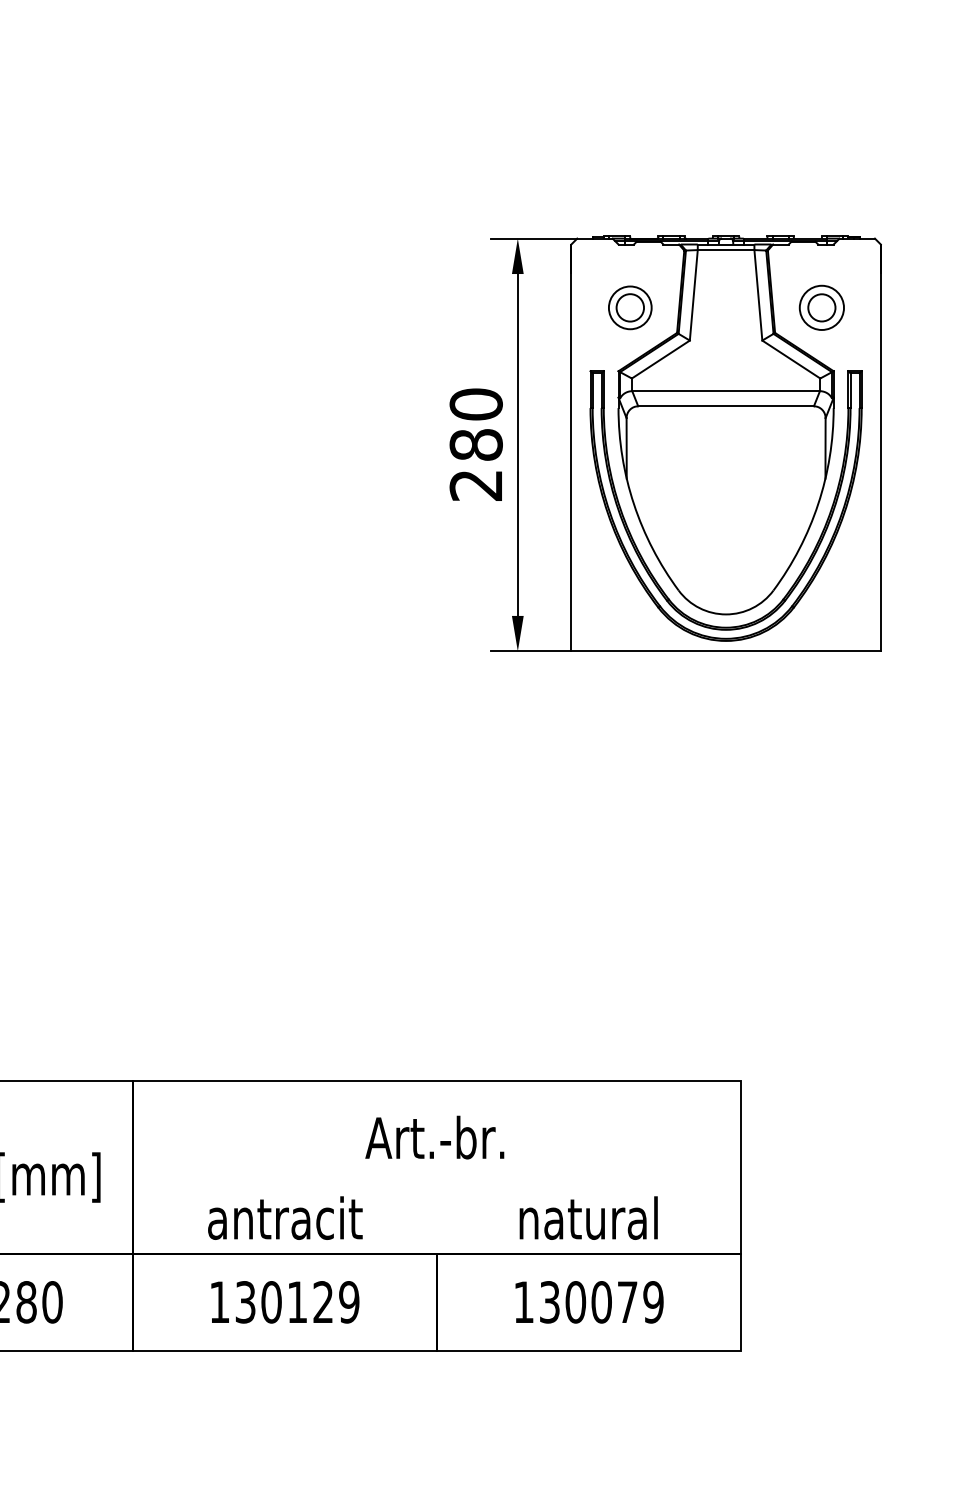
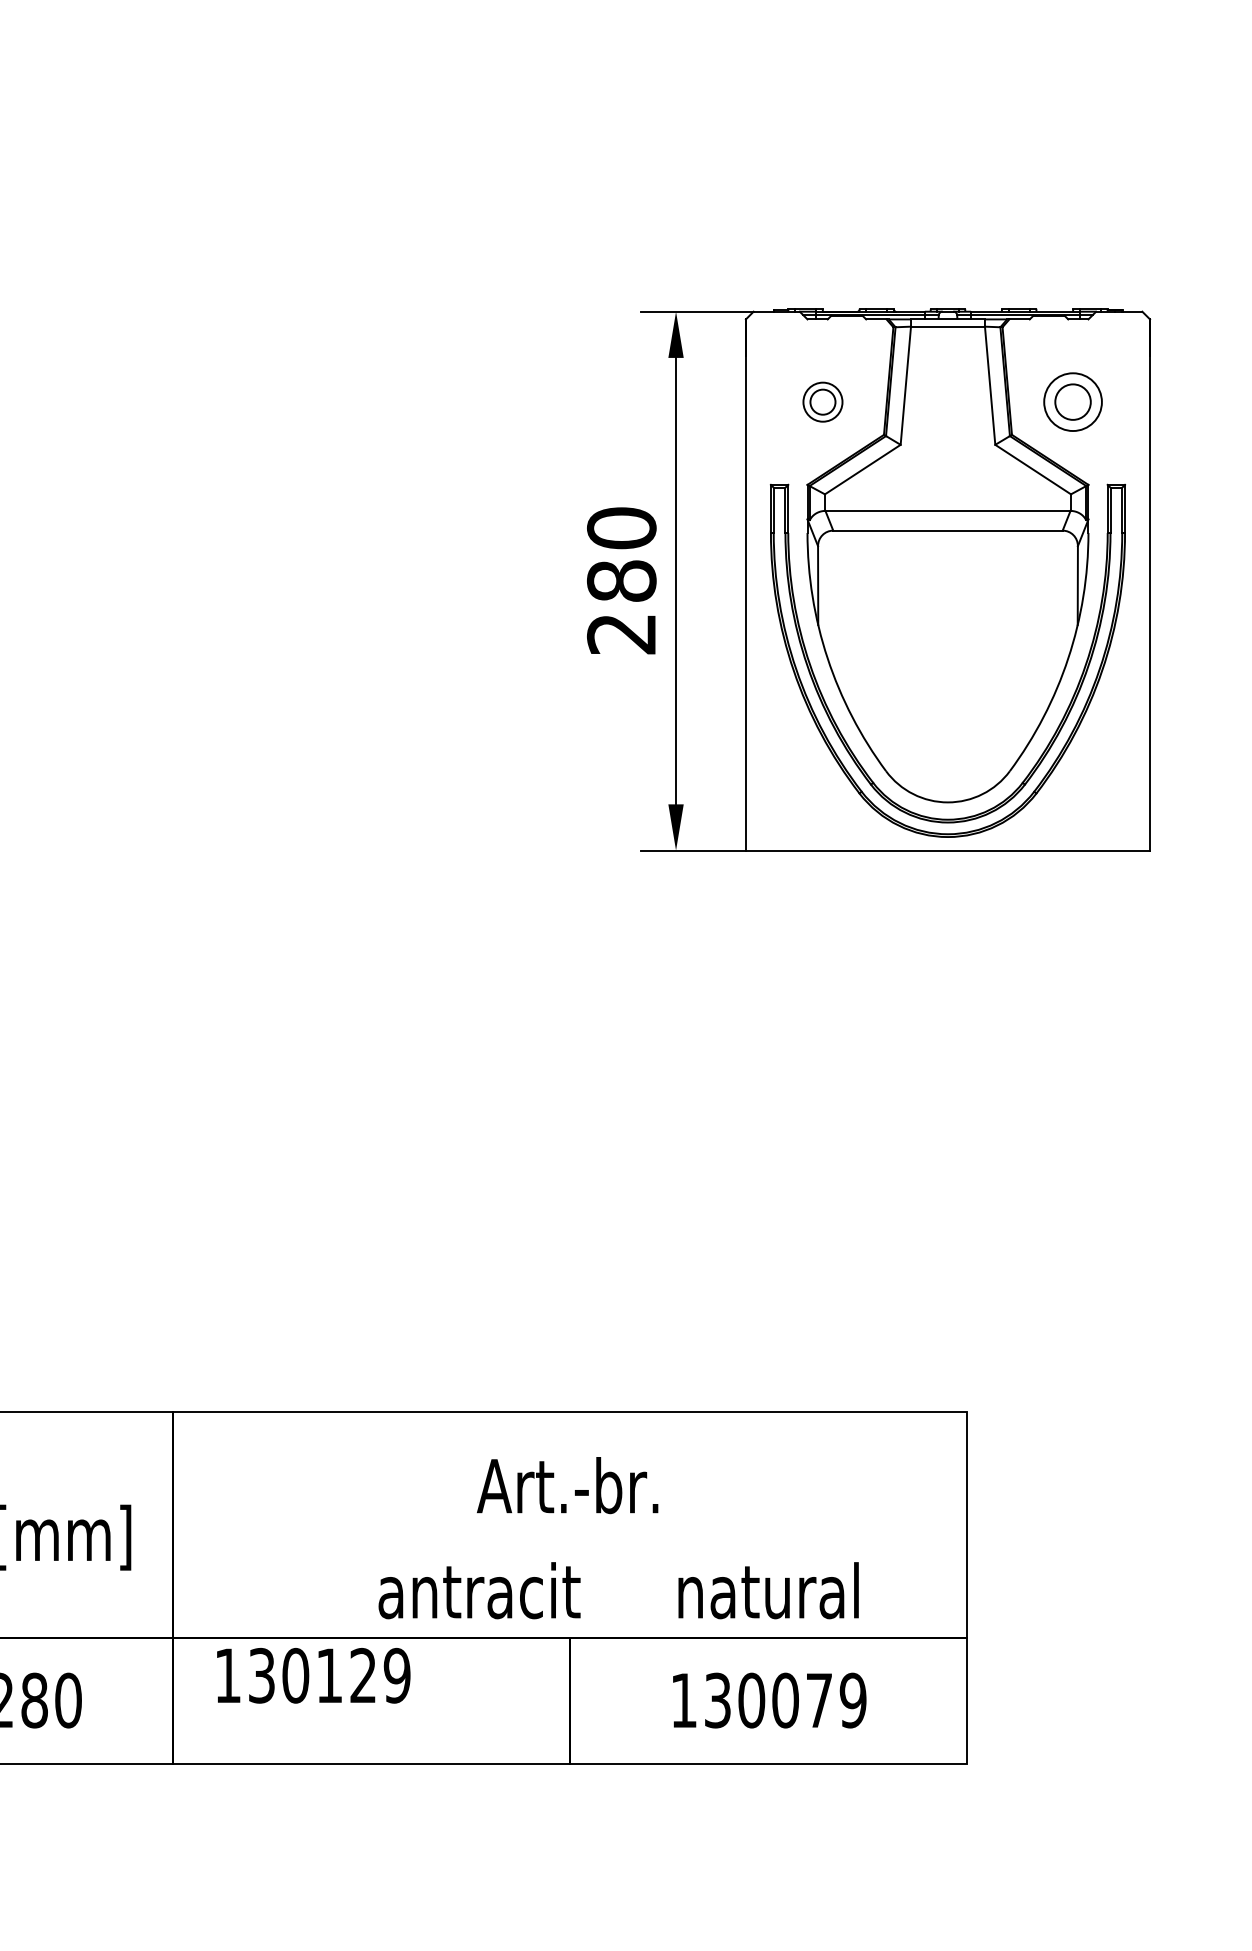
part: (630, 307) -> (823, 401), size x0.7
text: (285, 1217) -> (479, 1589), moved
text: (285, 1302) -> (313, 1676), moved

